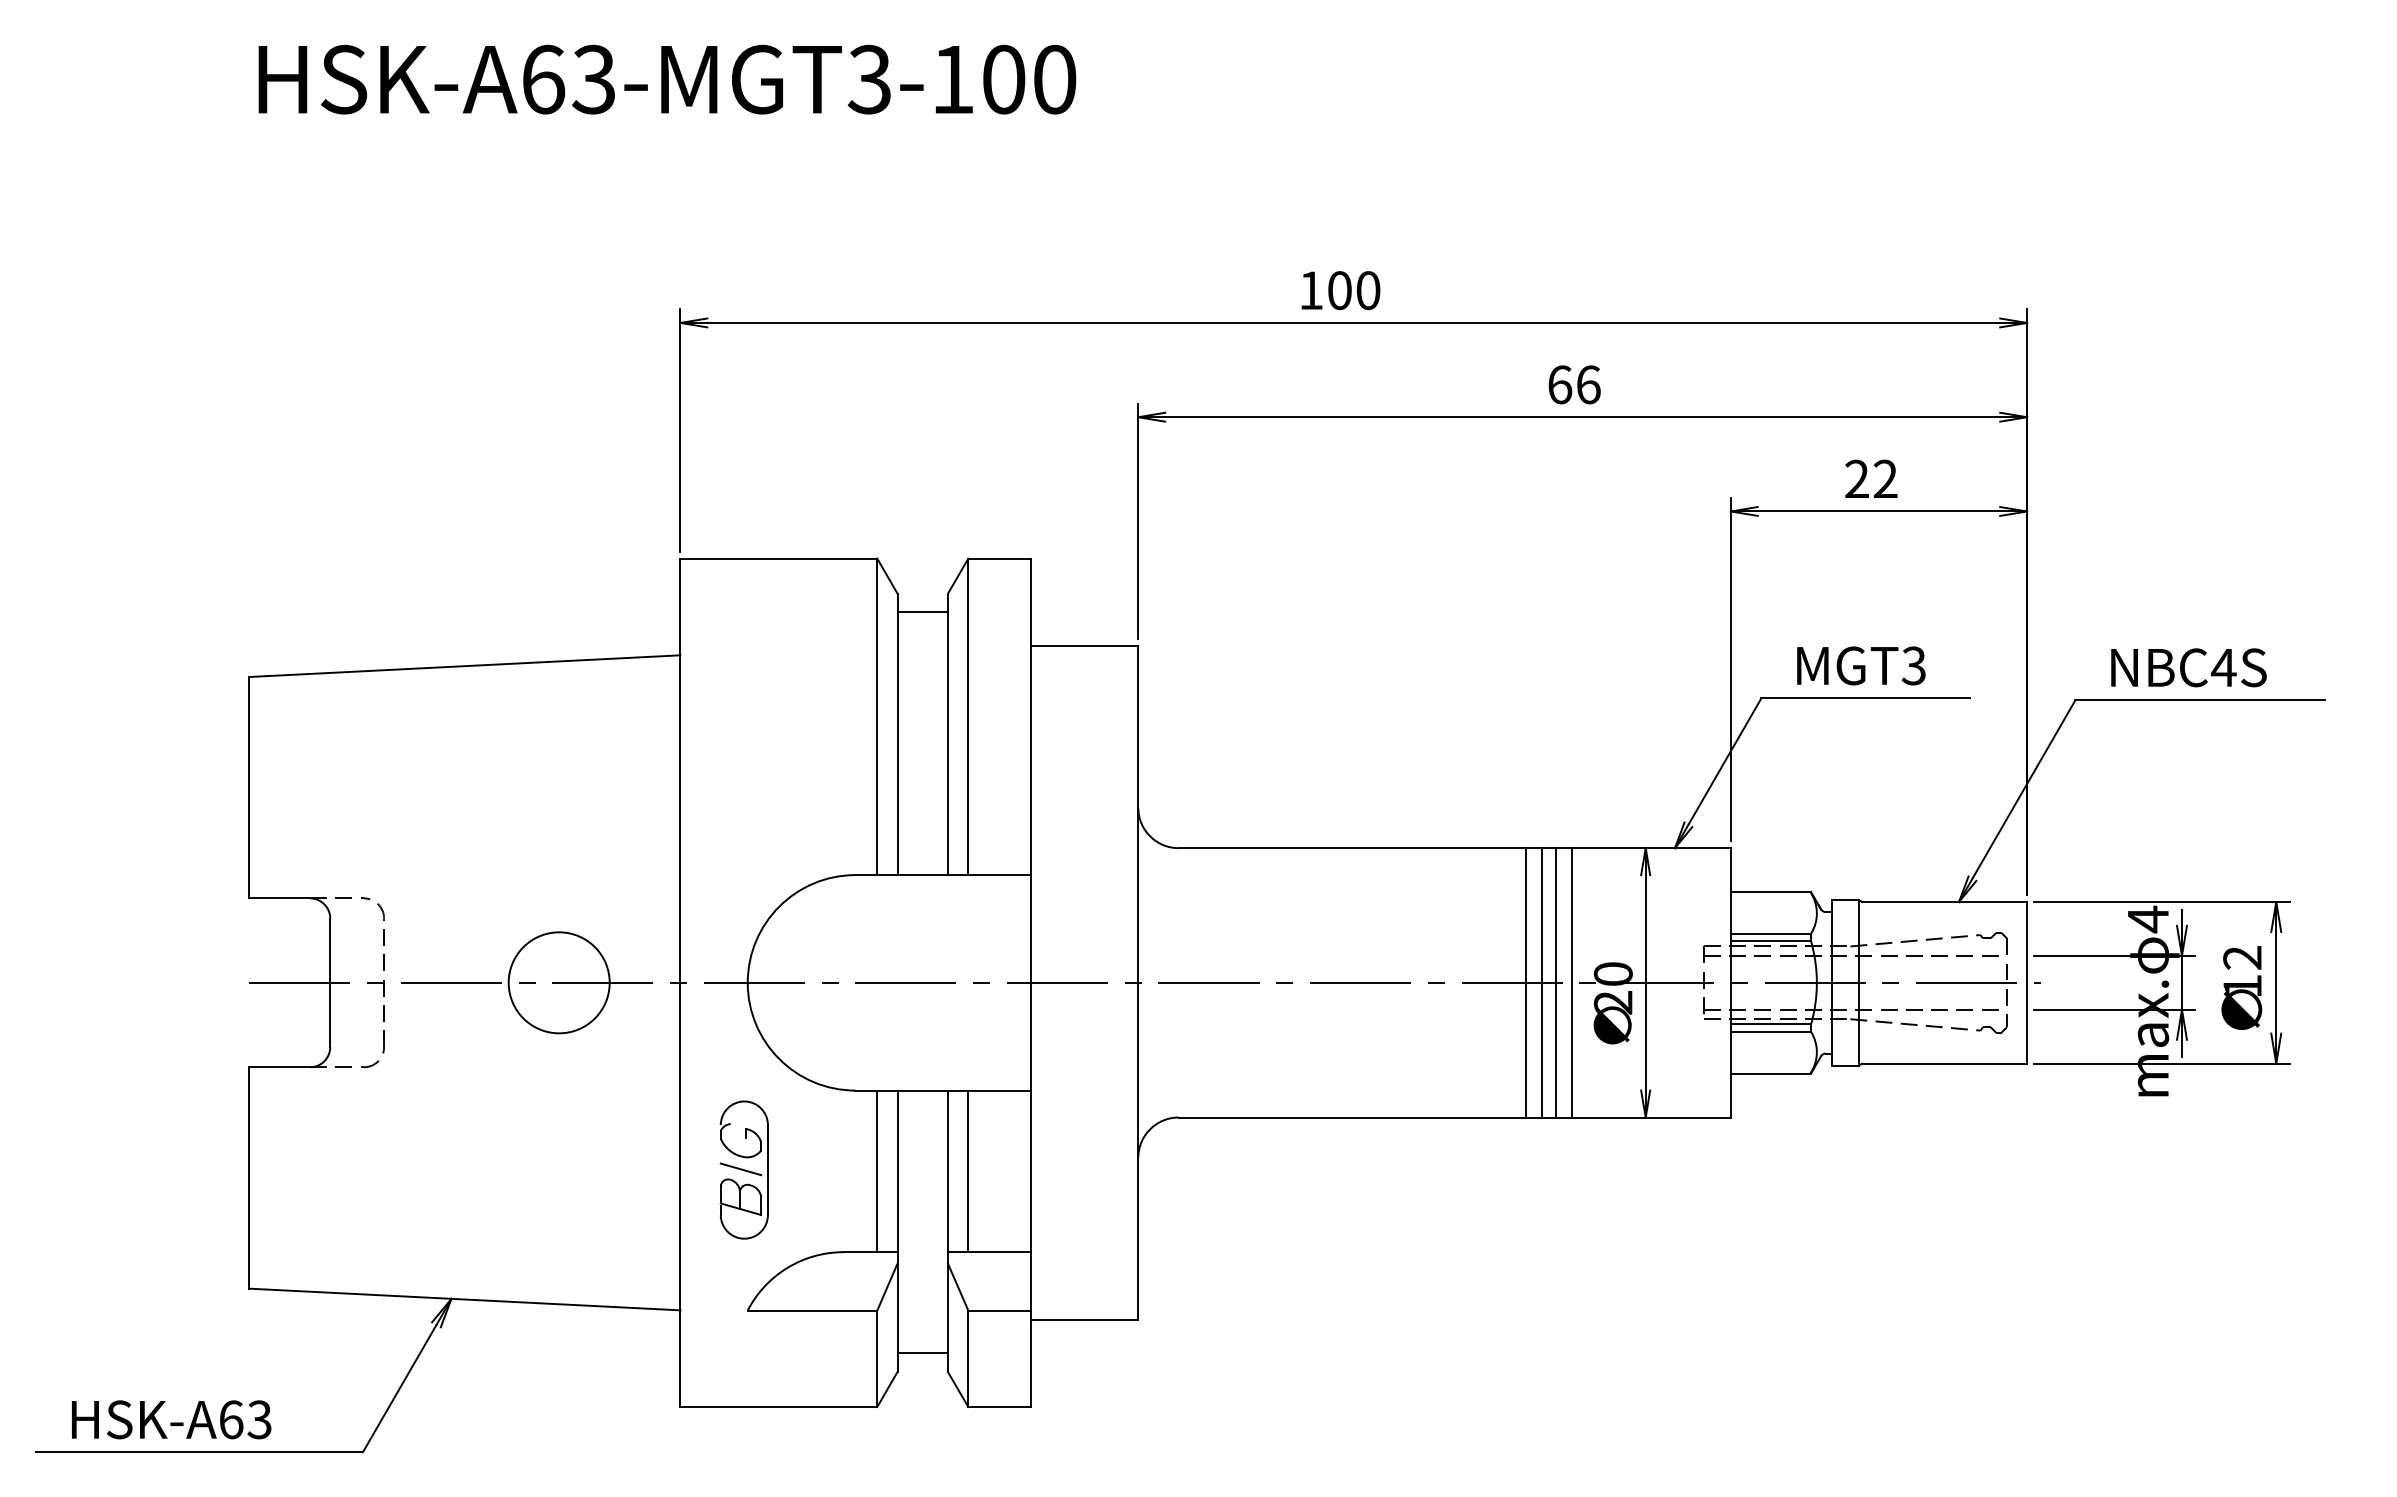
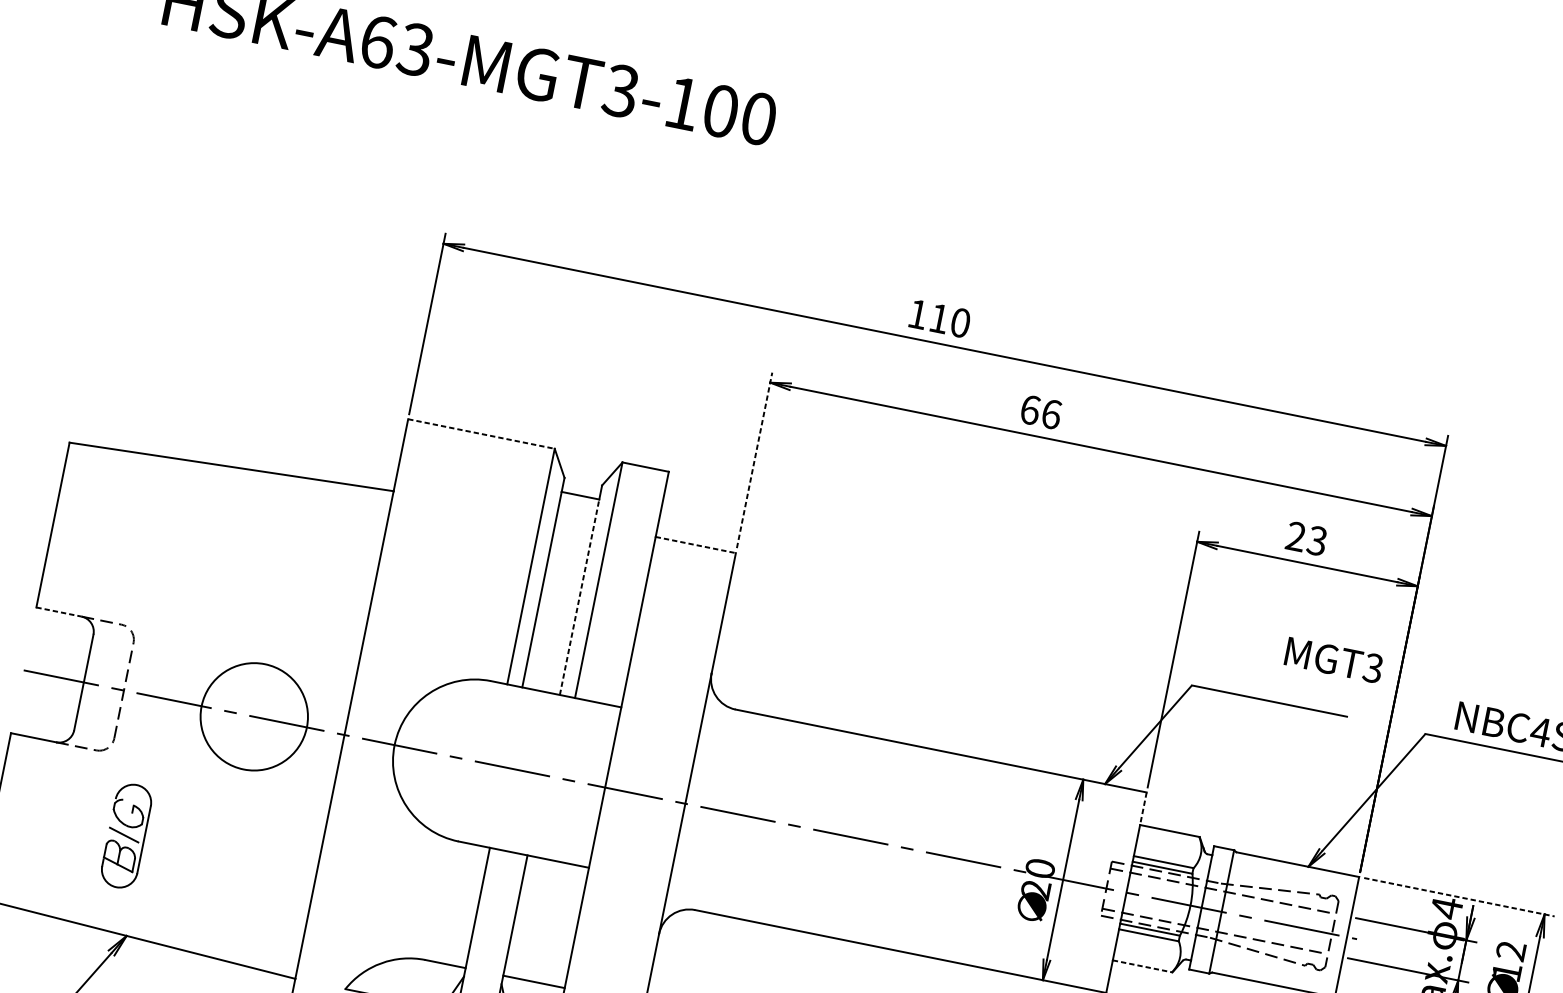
text: (1339, 290) -> (939, 318), 100 -> 110
text: (1574, 384) -> (1041, 411), moved
text: (1885, 478) -> (1317, 540), 22 -> 23
line: (1138, 521) -> (754, 460), solid -> dashed
line: (779, 558) -> (481, 434), solid -> dashed
line: (1084, 646) -> (695, 545), solid -> dashed
text: (1861, 665) -> (1334, 660), moved
line: (948, 743) -> (580, 597), solid -> dashed
line: (1730, 870) -> (1143, 809), solid -> dashed
line: (280, 898) -> (59, 612), solid -> dashed
line: (2161, 902) -> (1459, 897), solid -> dashed
circle: (558, 982) -> (253, 716), size x1.4
line: (1526, 982) -> (974, 861), removed
line: (1542, 982) -> (986, 864), removed
line: (1555, 982) -> (996, 866), removed
line: (1571, 982) -> (1007, 868), removed
line: (1771, 1073) -> (1143, 966), solid -> dashed
part: (743, 1169) -> (125, 835), moved
line: (877, 1171) -> (462, 905), removed
line: (968, 1171) -> (530, 918), removed

